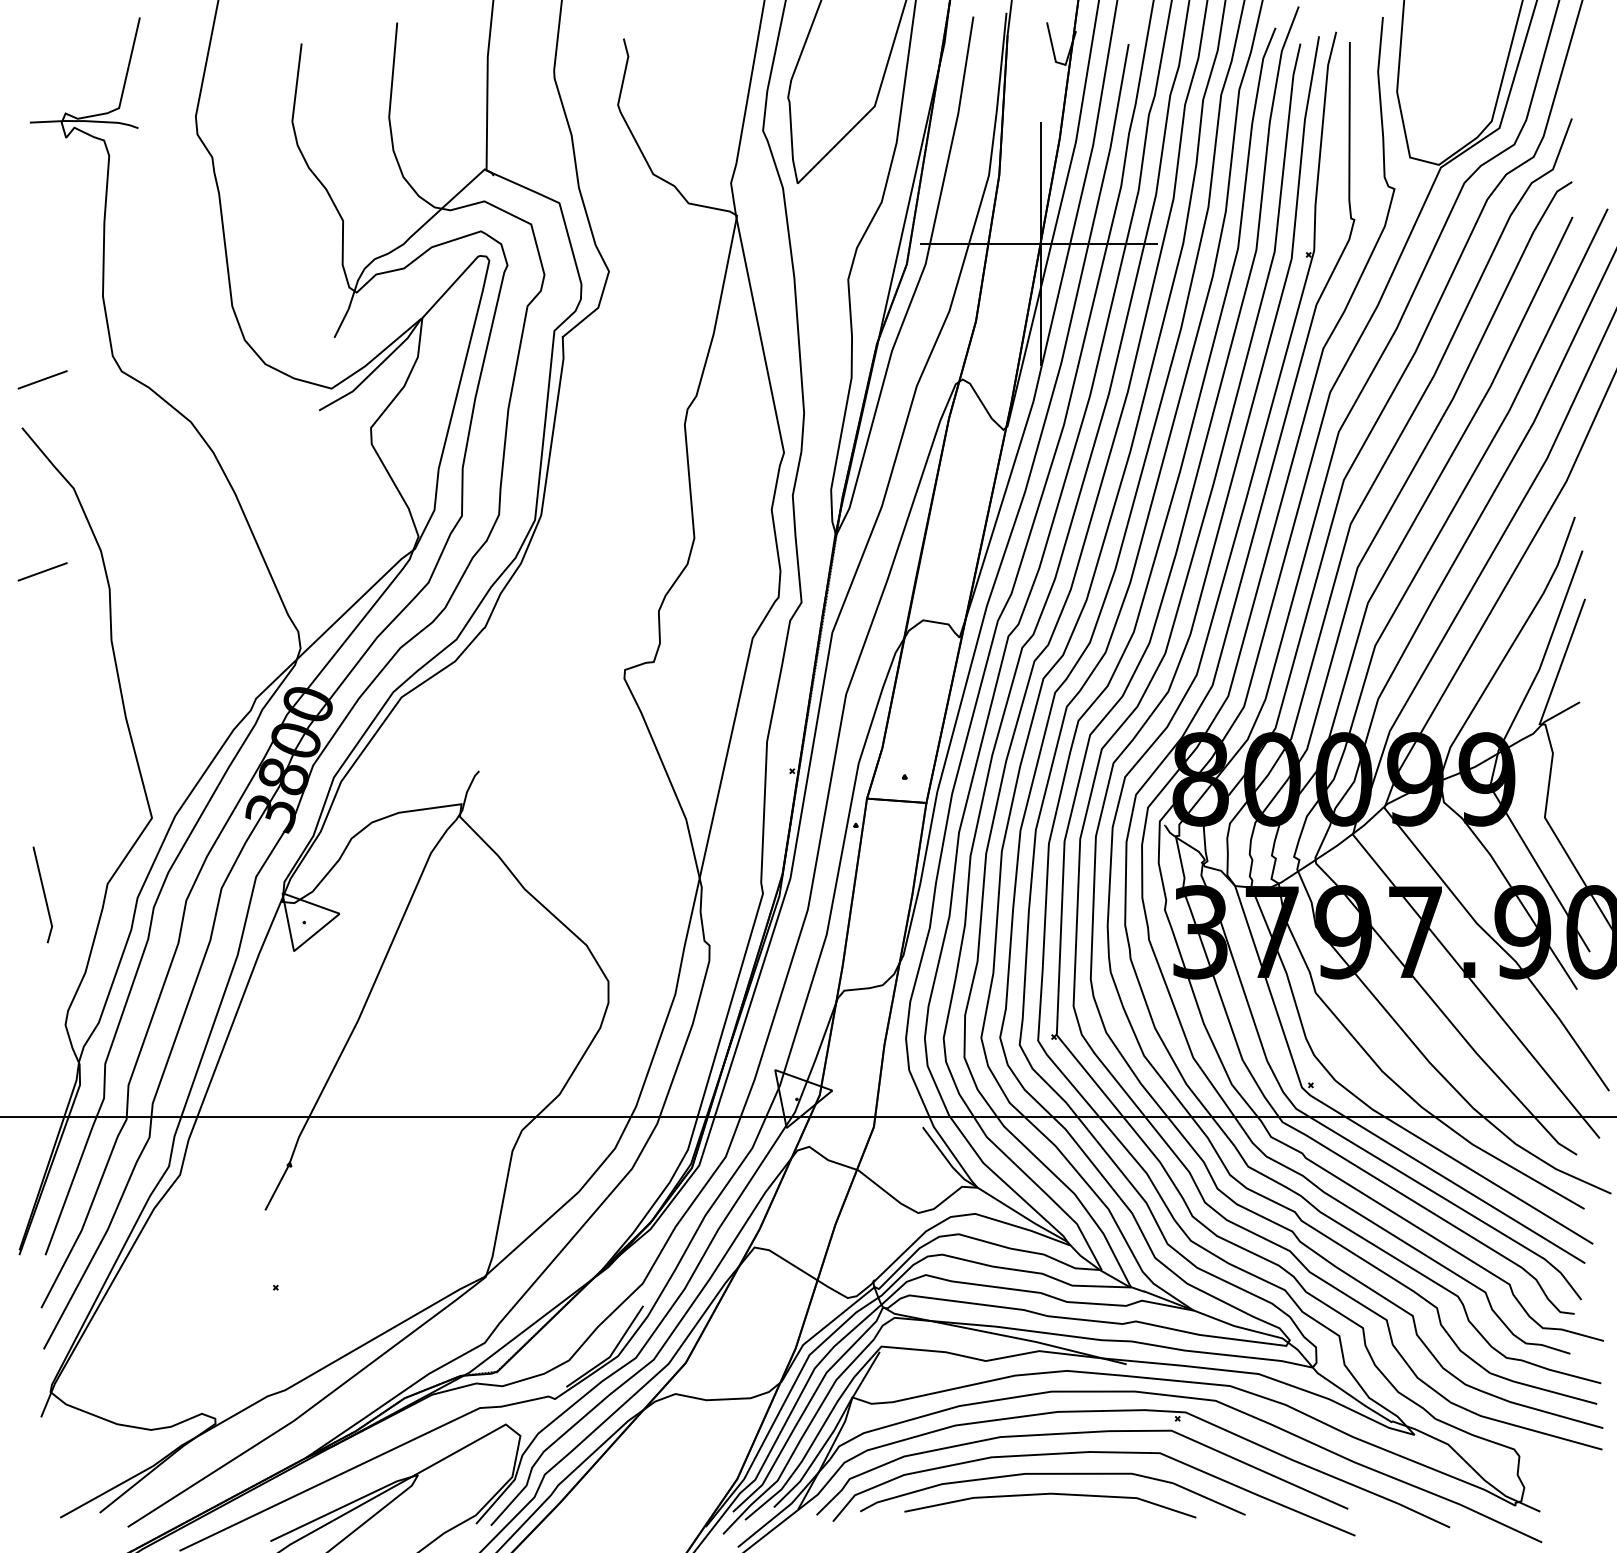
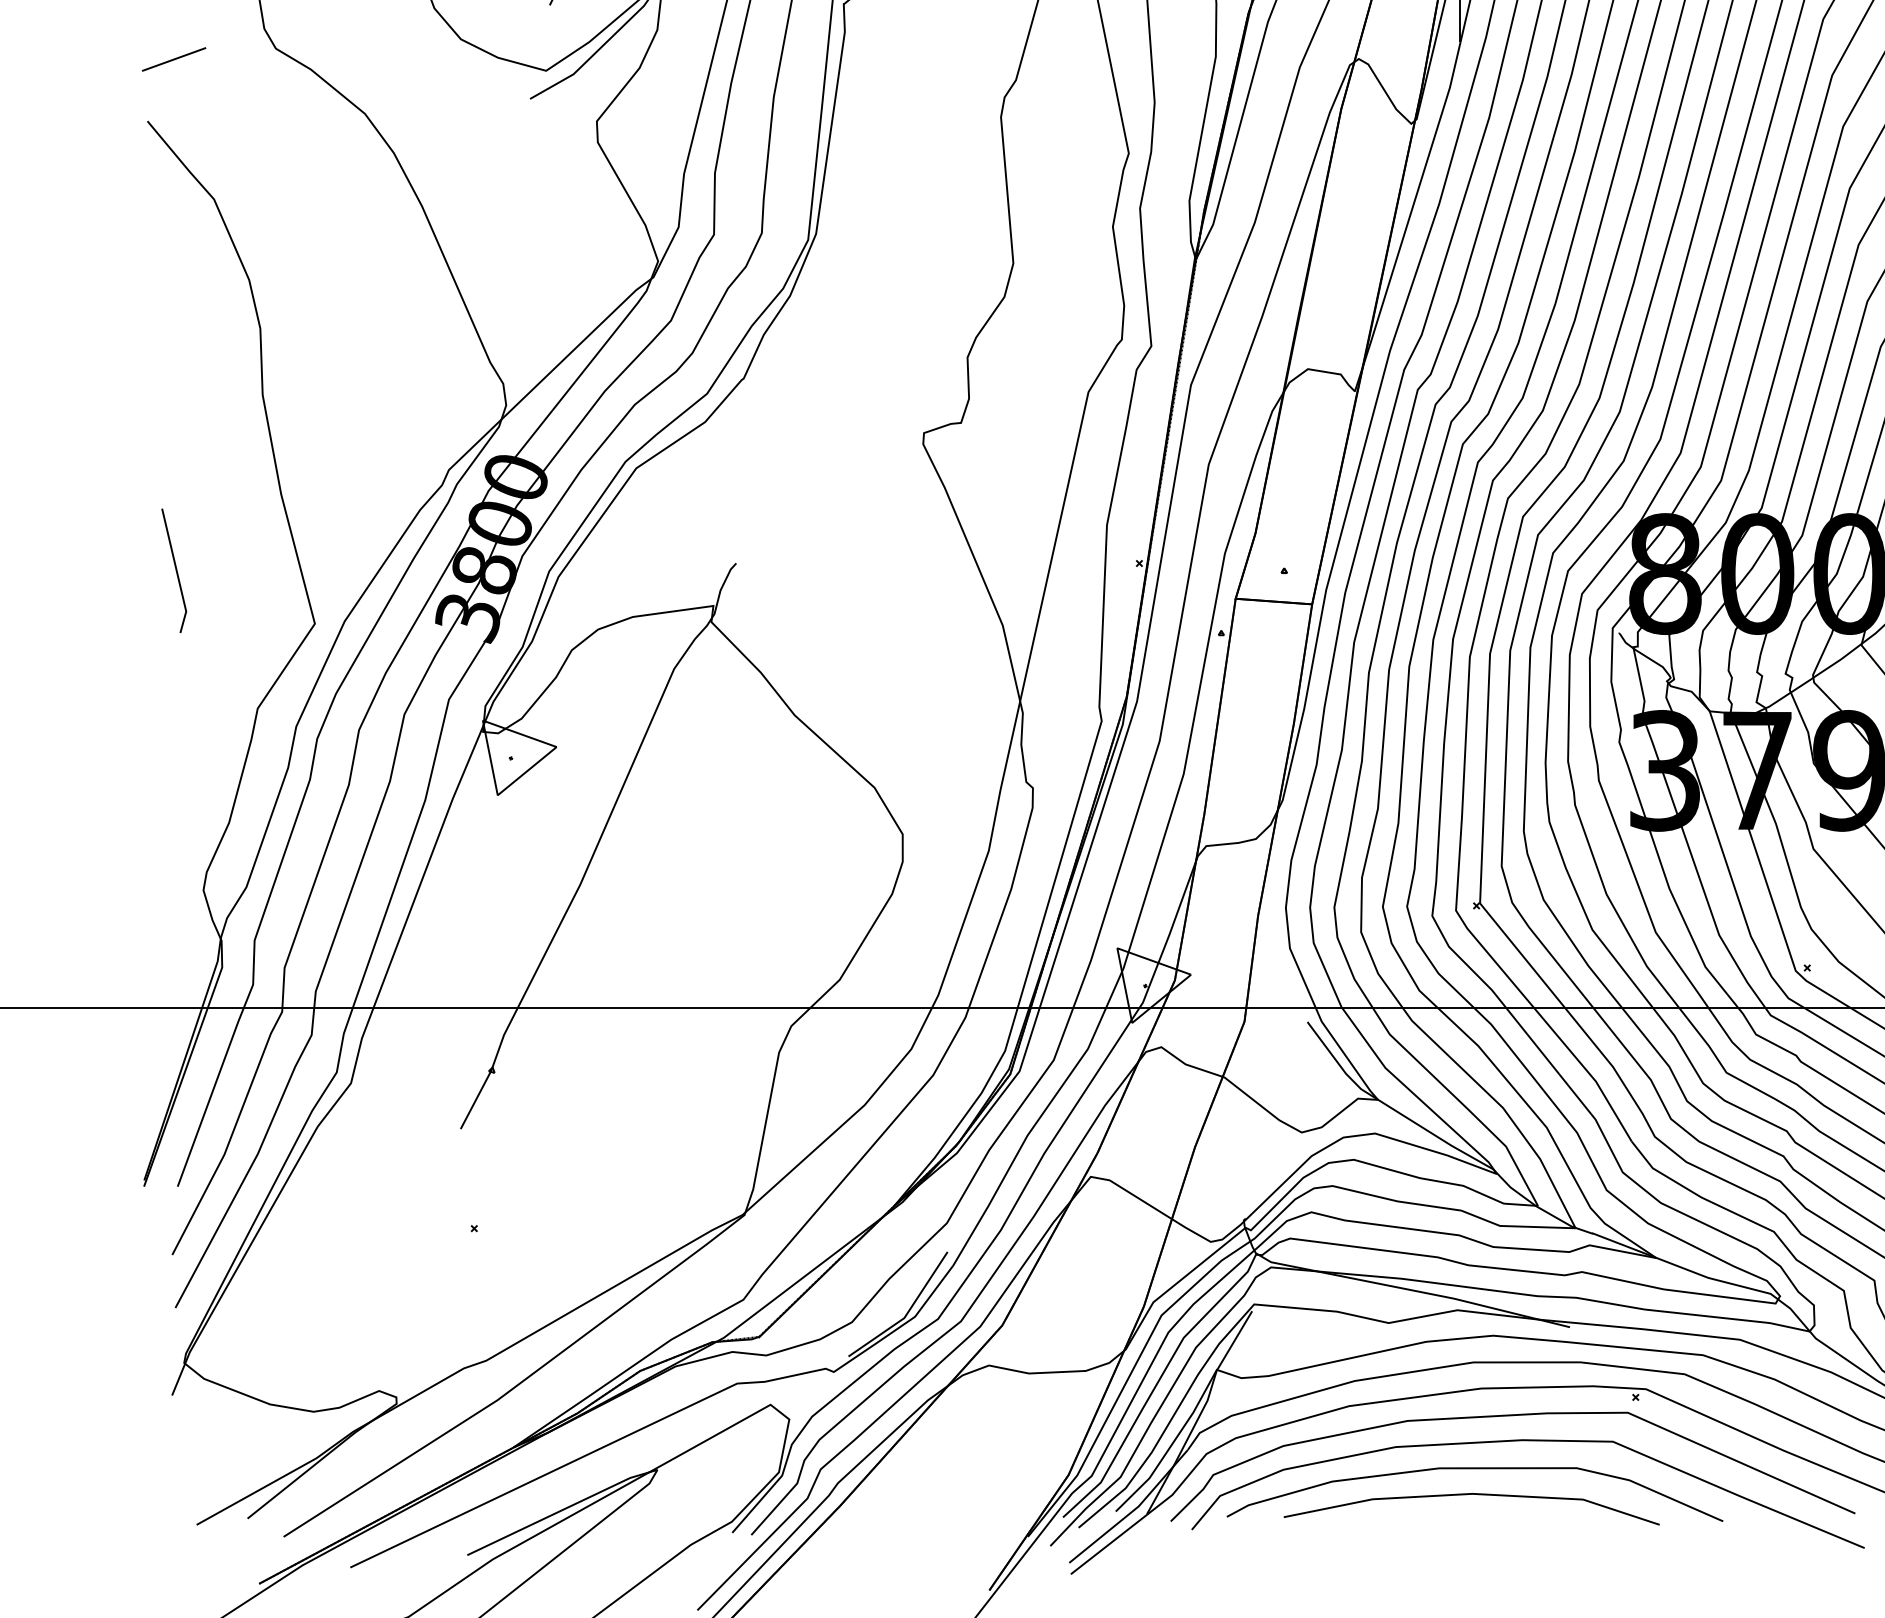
line: (42, 571) -> (173, 306), removed
line: (43, 894) -> (175, 570), moved

